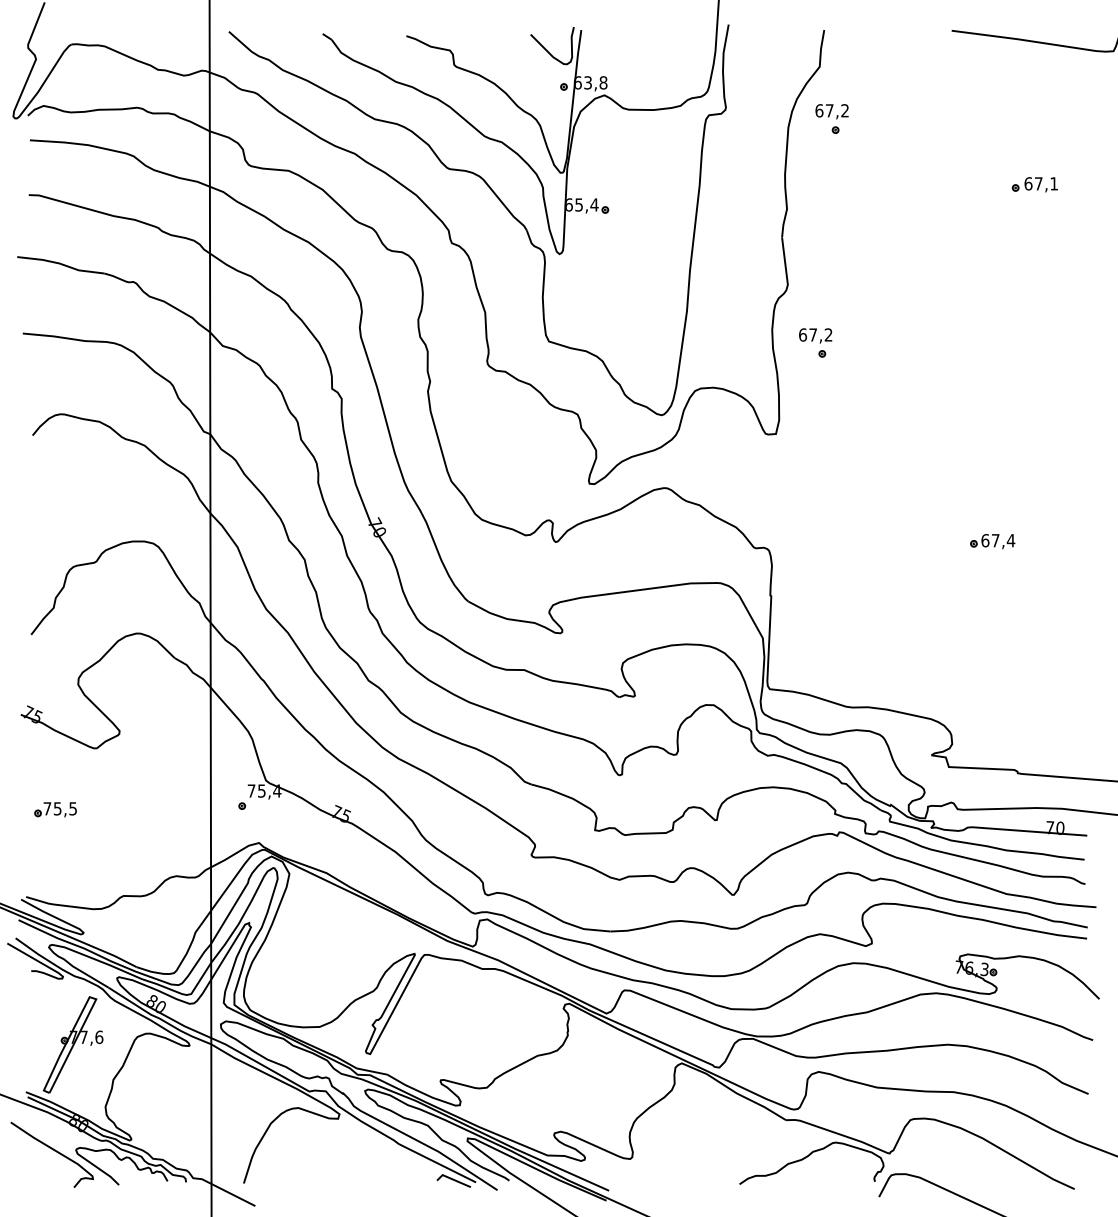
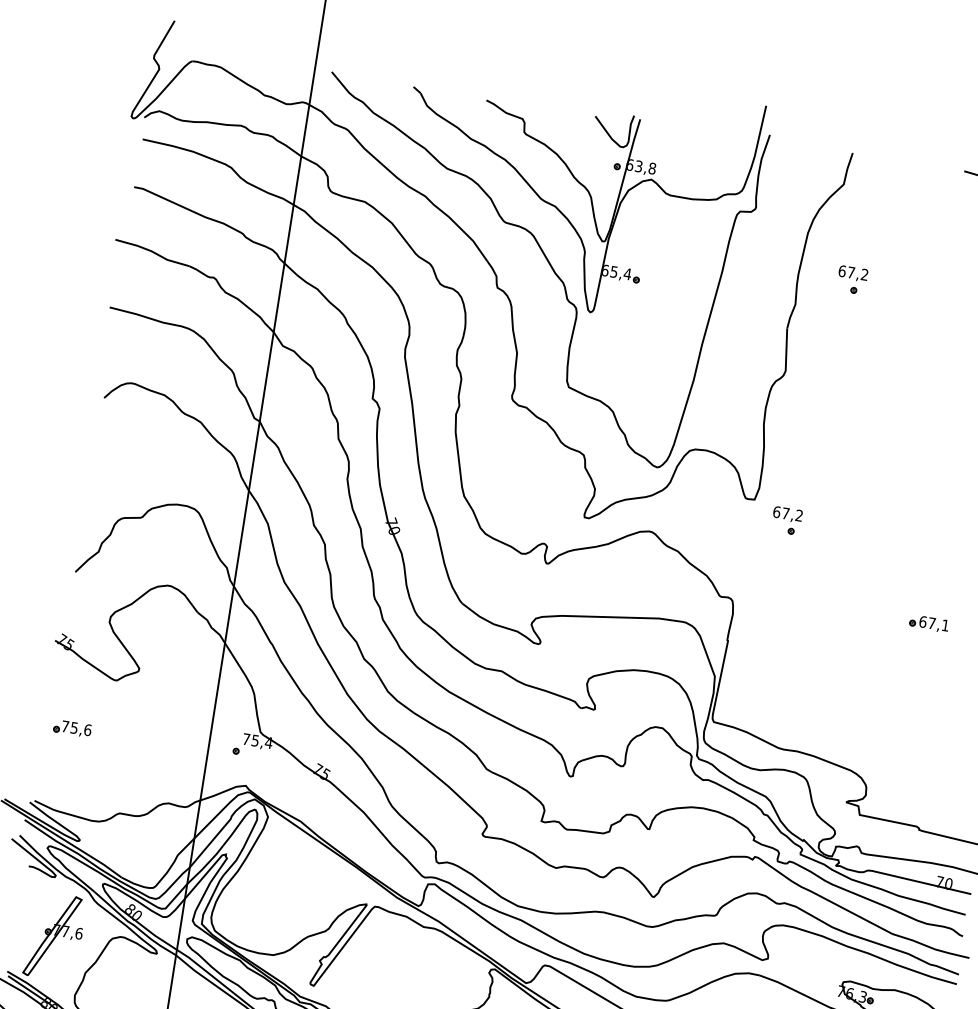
part: (831, 118) -> (851, 279), moved
part: (815, 342) -> (786, 520), moved
text: (1010, 540) -> (945, 625), 67,4 -> 67,1
text: (73, 808) -> (88, 729), 75,5 -> 75,6

